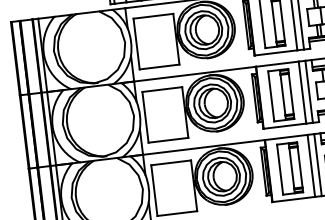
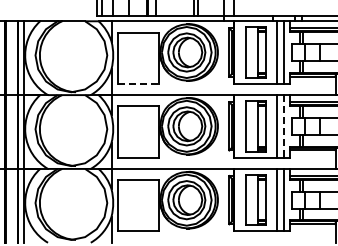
line: (160, 66) -> (139, 83), solid -> dashed
line: (309, 91) -> (284, 126), solid -> dashed

